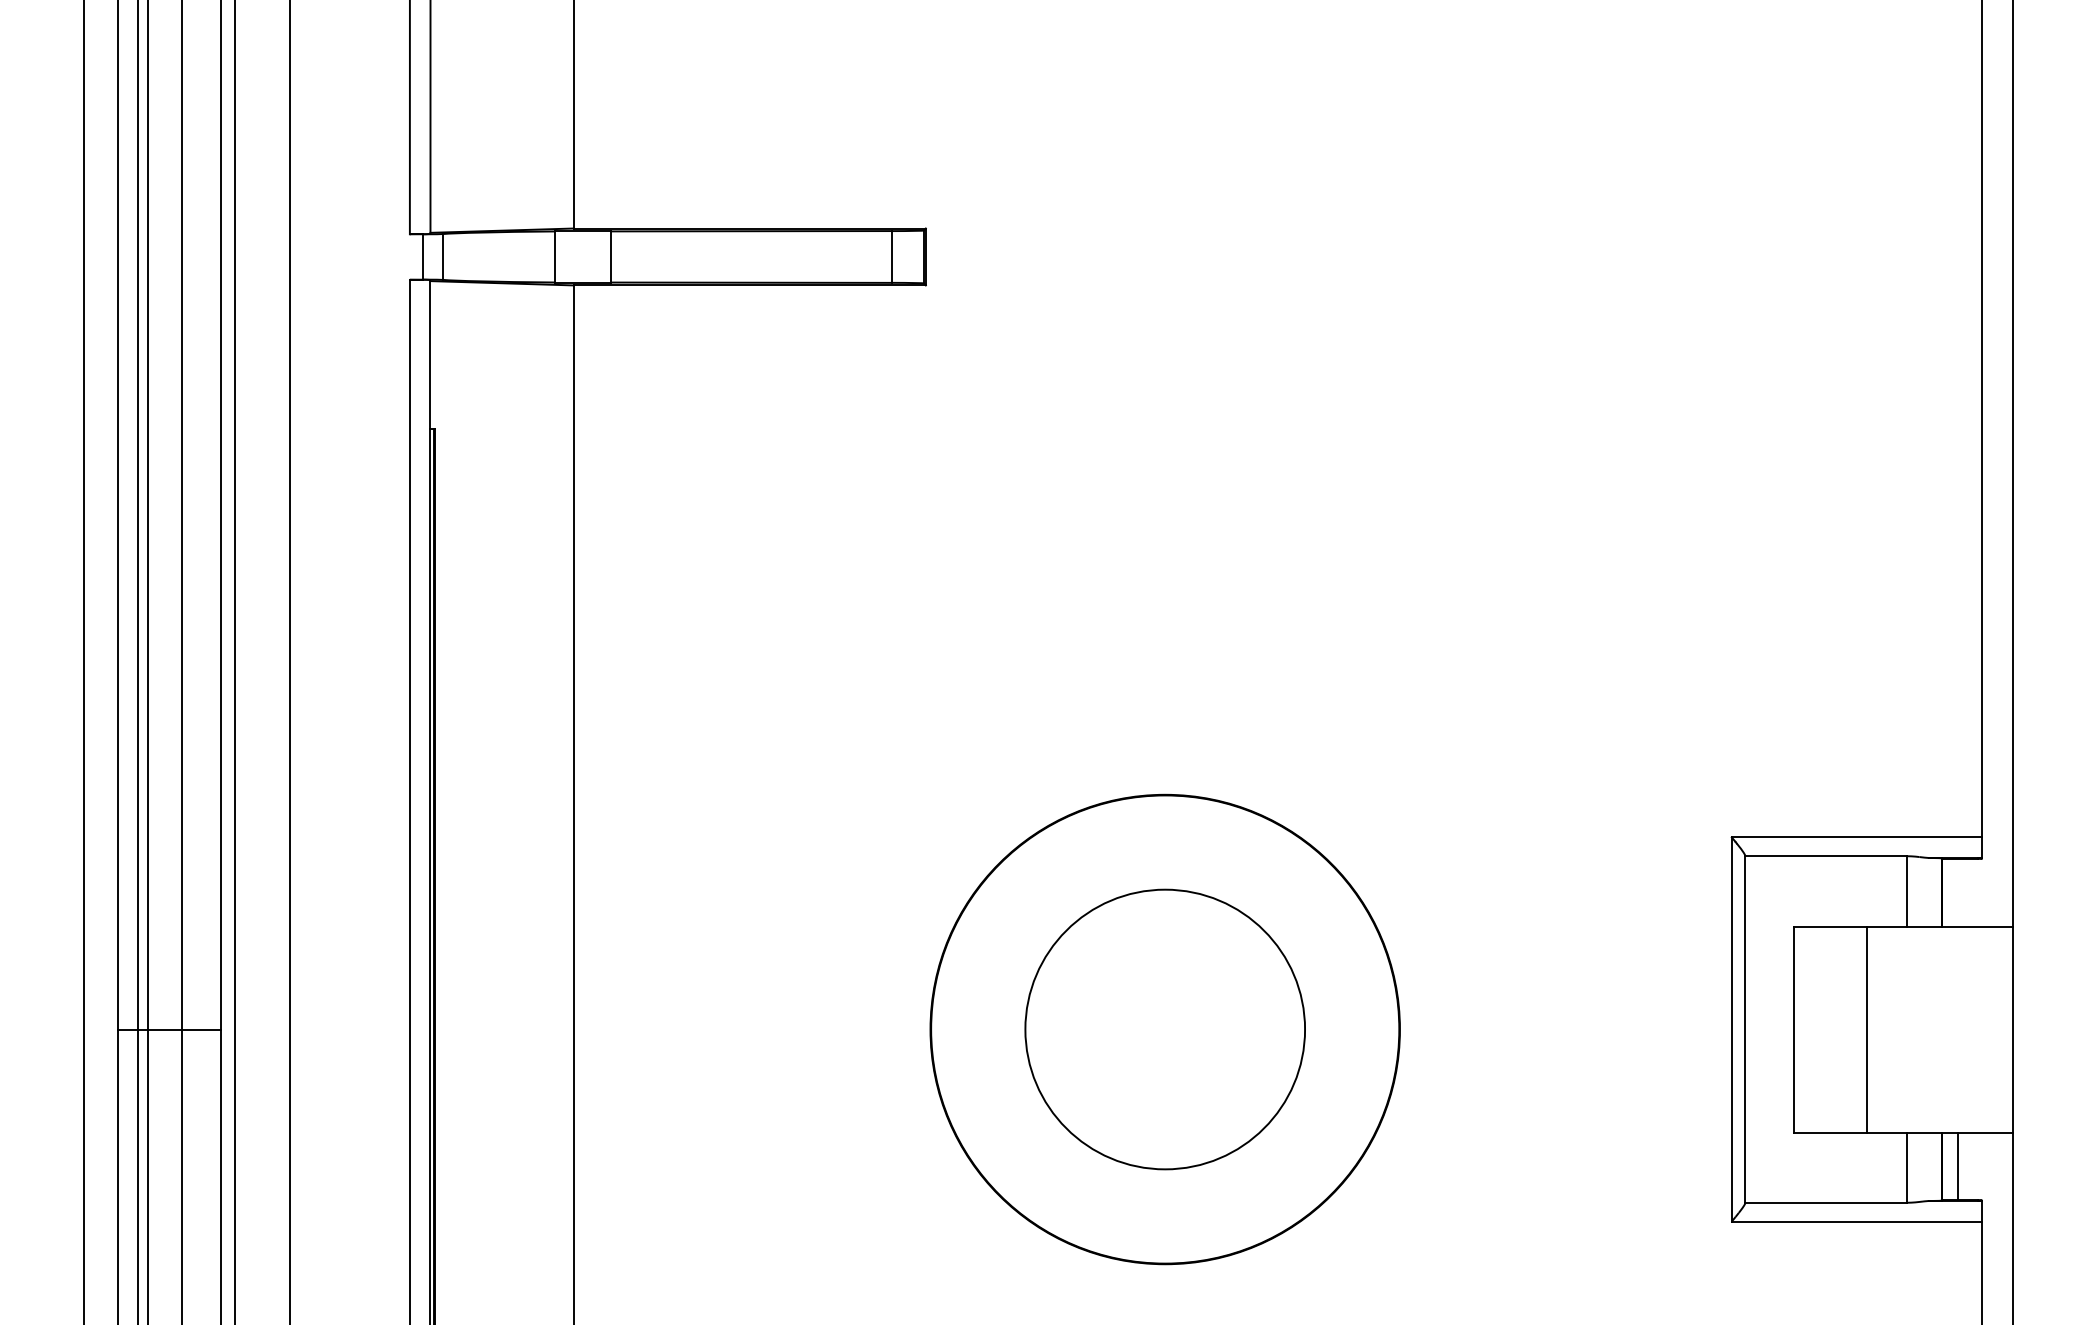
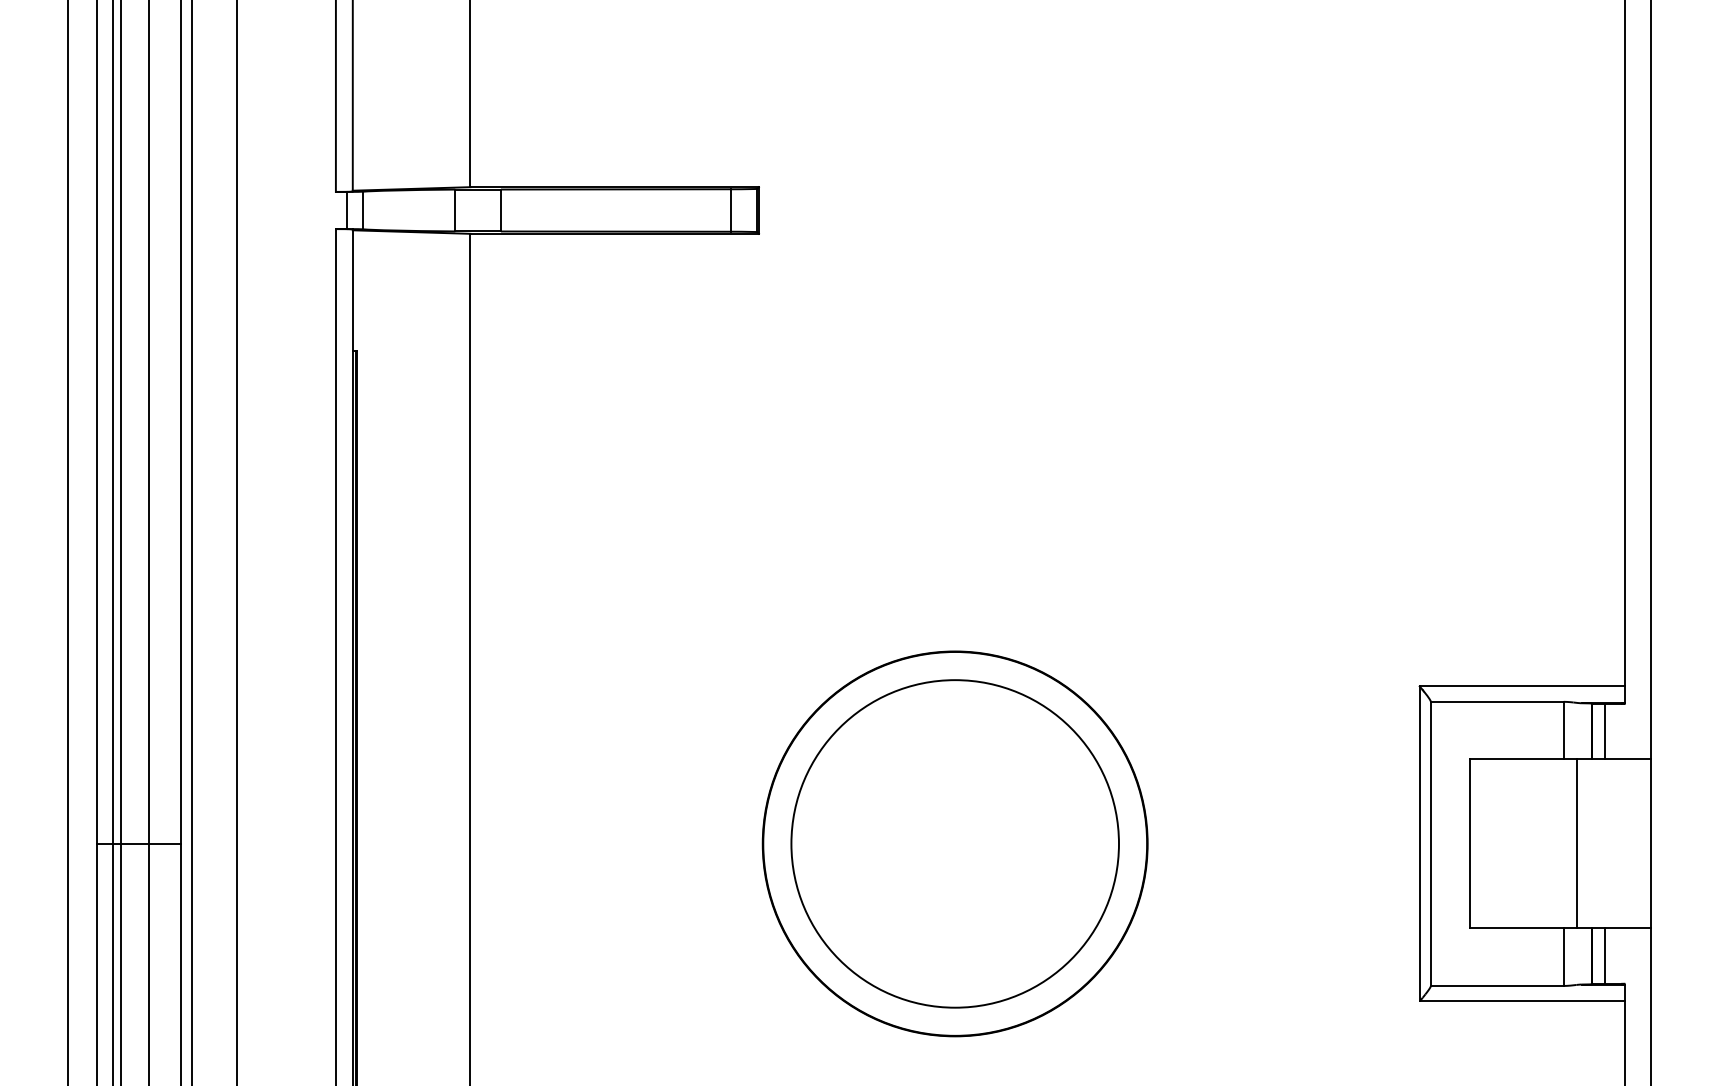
line: (1958, 892) -> (1605, 731), added
circle: (1164, 1029) -> (954, 843), size x1.43
line: (1867, 1029) -> (1577, 843), moved

